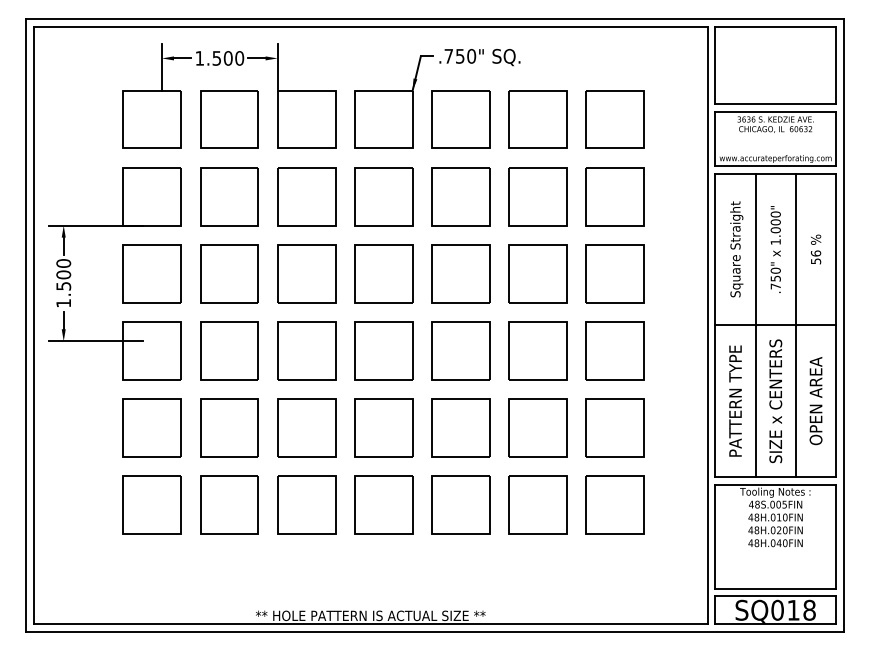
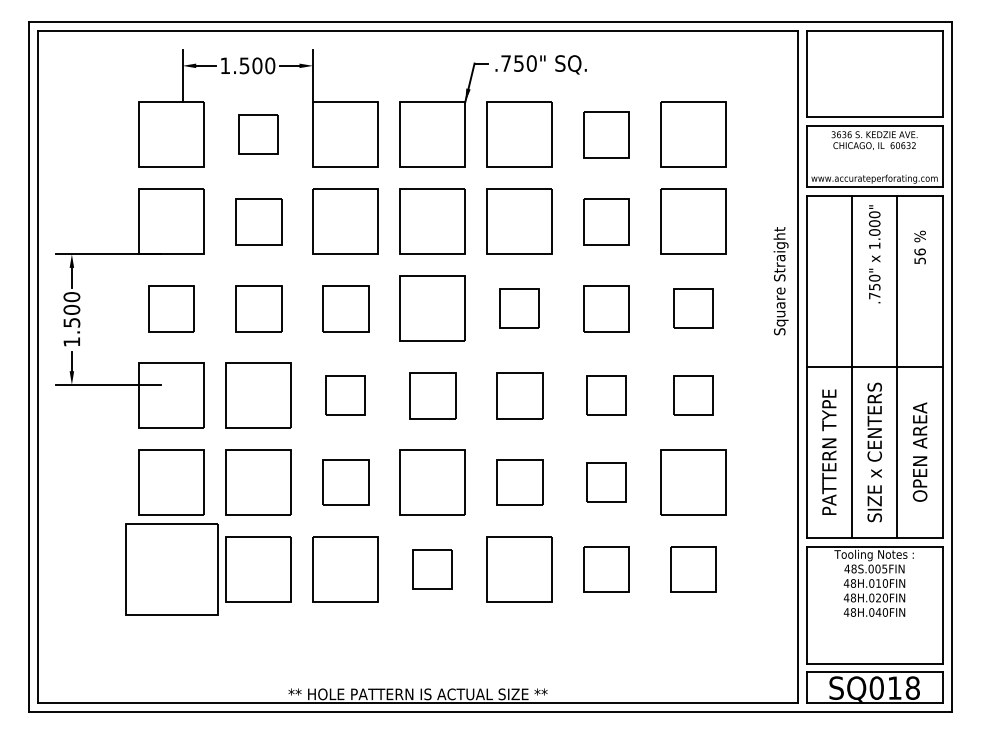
part: (229, 119) -> (258, 134), size x0.6
part: (537, 119) -> (606, 134), size x0.7
part: (229, 196) -> (258, 221), size x0.7
part: (537, 196) -> (606, 221), size x0.7
text: (736, 249) -> (780, 281), moved
text: (775, 249) -> (874, 254), moved
text: (816, 249) -> (920, 247), moved
part: (151, 273) -> (170, 308), size x0.7
part: (229, 273) -> (258, 308), size x0.7
part: (306, 273) -> (345, 308), size x0.7
part: (460, 273) -> (519, 308), size x0.6
part: (537, 273) -> (606, 308), size x0.7
part: (614, 273) -> (692, 308), size x0.6
part: (306, 350) -> (345, 395), size x0.6
part: (383, 350) -> (432, 395), size x0.7
part: (460, 350) -> (519, 395), size x0.7
part: (537, 350) -> (606, 395), size x0.6
part: (614, 350) -> (692, 395), size x0.6
part: (306, 427) -> (345, 482), size x0.7
part: (460, 427) -> (519, 482), size x0.7
part: (537, 427) -> (606, 482), size x0.6
part: (151, 504) -> (170, 568), size x1.4
part: (383, 504) -> (432, 568), size x0.6
part: (537, 504) -> (606, 568), size x0.7
part: (614, 504) -> (692, 568), size x0.7

